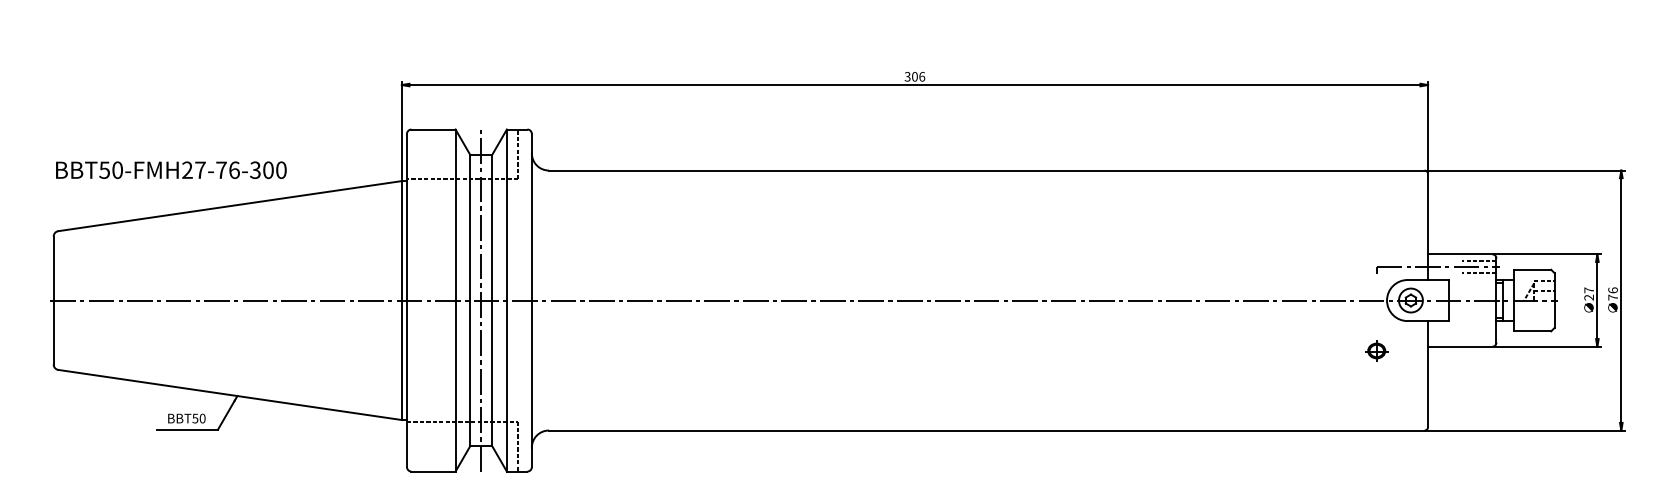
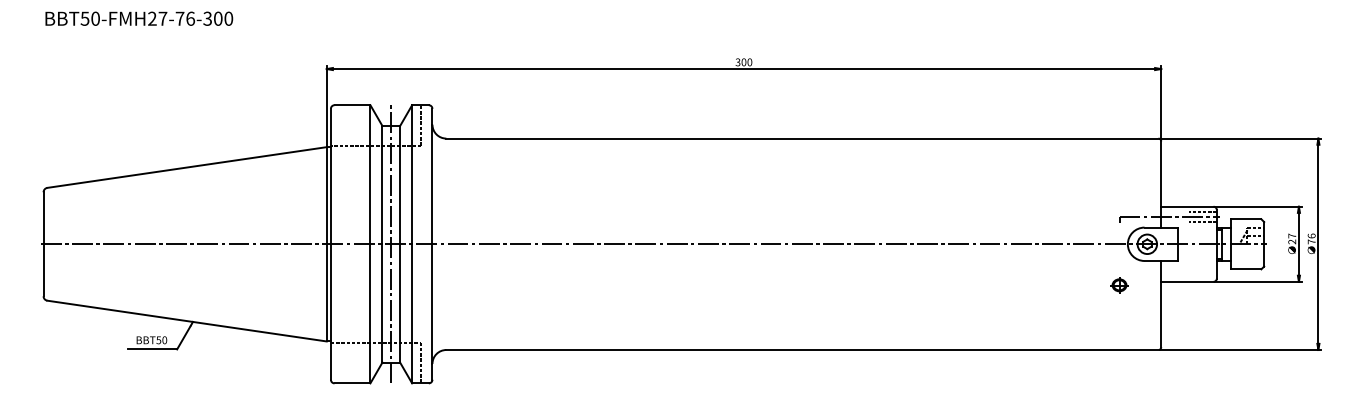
text: (922, 76) -> (750, 62), 306 -> 300
text: (171, 169) -> (139, 18), moved

